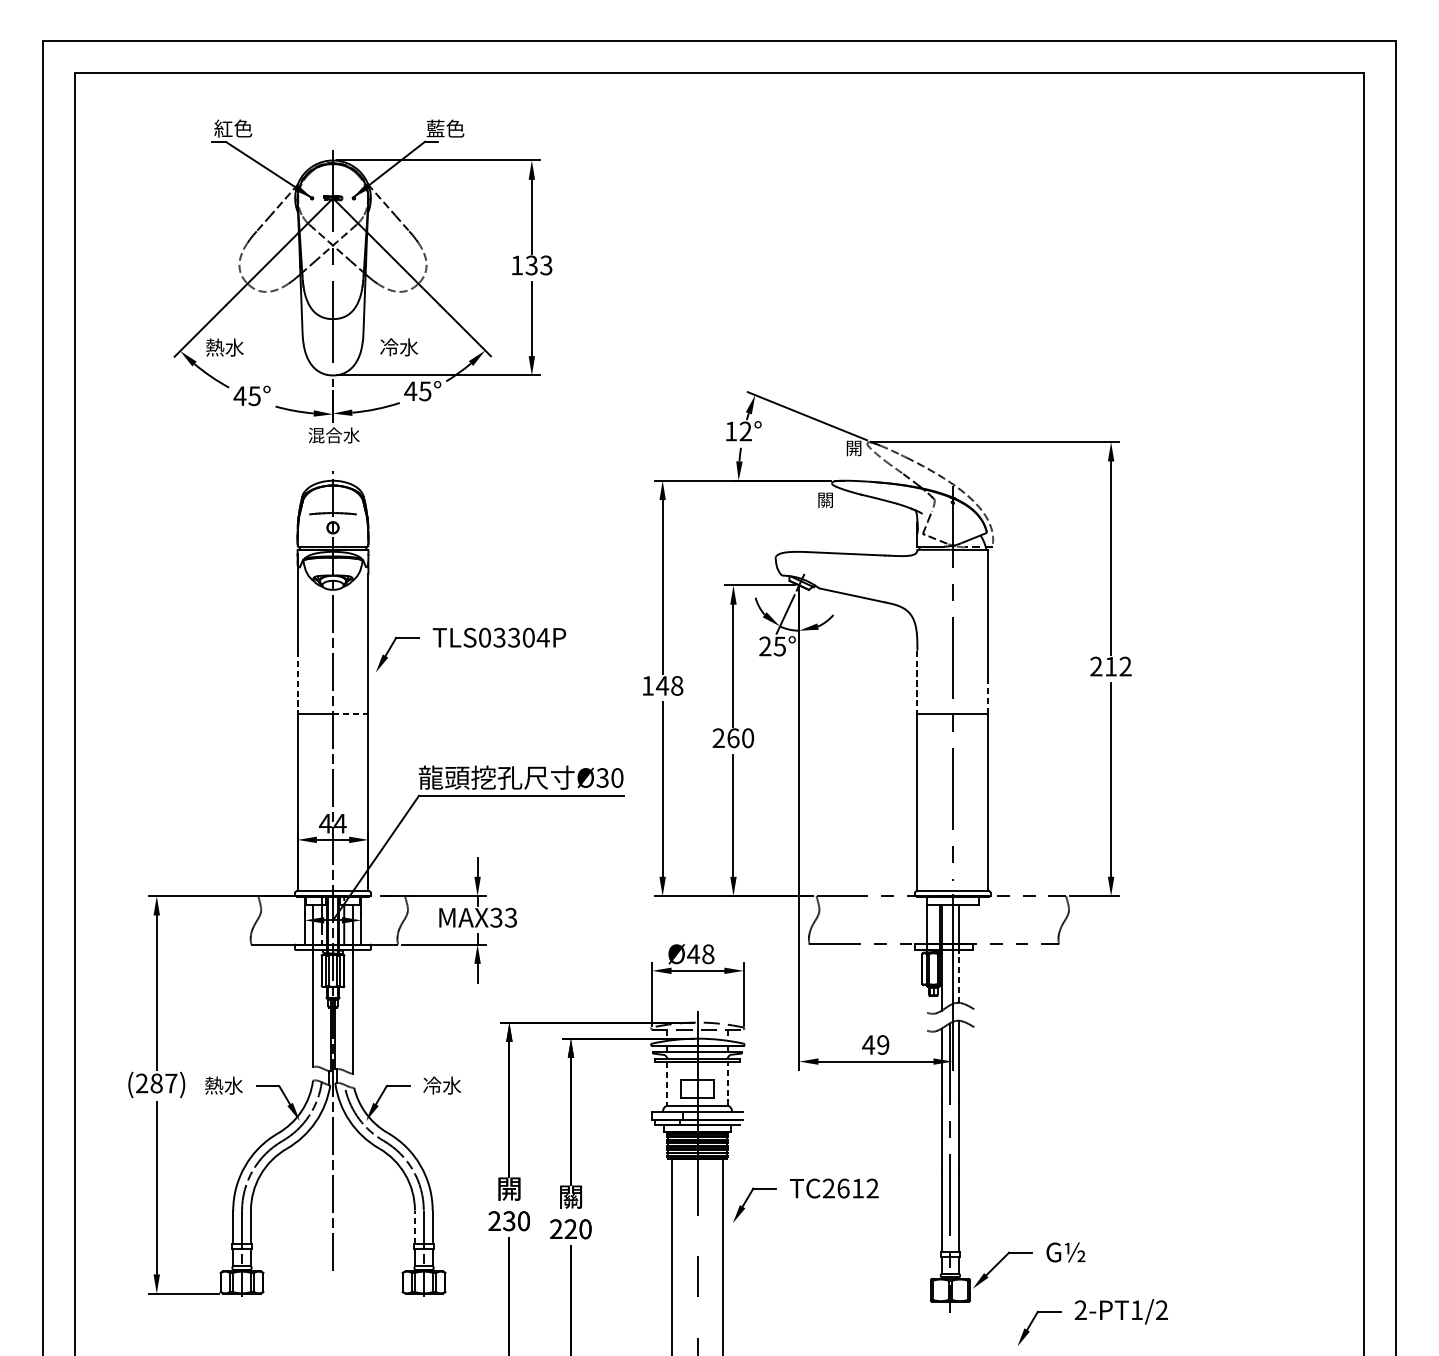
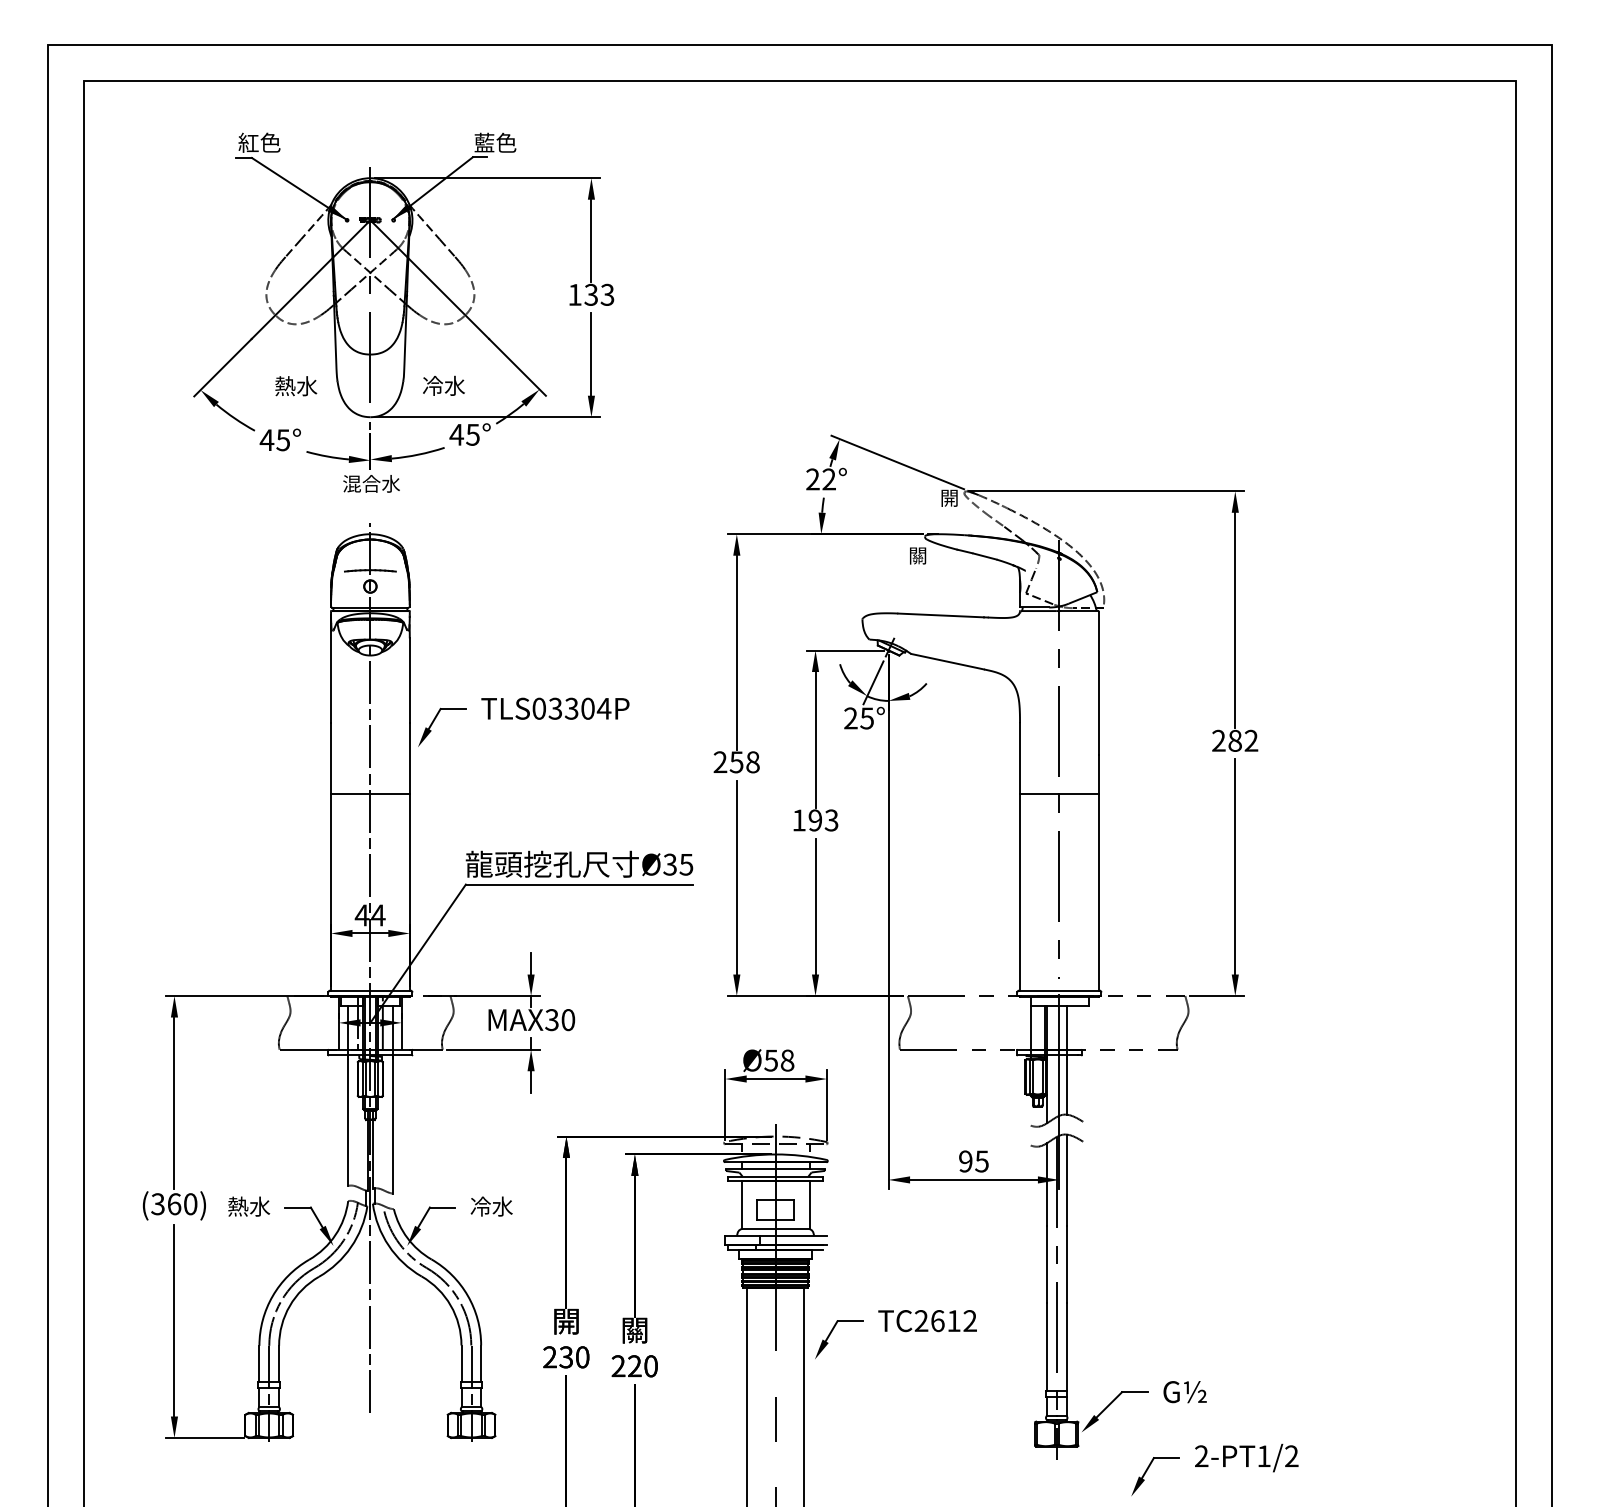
text: (225, 347) -> (296, 386), moved
text: (730, 431) -> (812, 479), 12° -> 22°
text: (1110, 666) -> (1234, 740), 212 -> 282
line: (917, 682) -> (1020, 758), dashed -> solid
line: (298, 683) -> (331, 759), dashed -> solid
text: (655, 686) -> (728, 762), 148 -> 258
line: (988, 695) -> (1098, 773), dashed -> solid
line: (351, 713) -> (390, 793), dashed -> solid
text: (733, 738) -> (815, 820), 260 -> 193
text: (617, 777) -> (686, 864), 30 -> 35
text: (511, 917) -> (568, 1019), MAX33 -> MAX30
text: (692, 954) -> (770, 1060), Ø48 -> Ø58
line: (959, 976) -> (1066, 1085), dashed -> solid
text: (875, 1045) -> (973, 1161), 49 -> 95
text: (156, 1083) -> (174, 1204), (287) -> (360)
line: (728, 1083) -> (809, 1204), dashed -> solid
line: (666, 1084) -> (741, 1205), dashed -> solid
line: (414, 1226) -> (461, 1363), dashed -> solid

